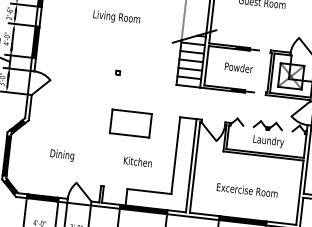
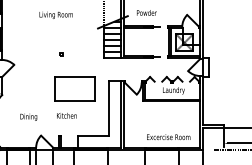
text: (238, 67) -> (146, 12), moved
part: (130, 123) -> (74, 89), size x1.4
text: (137, 161) -> (66, 115), moved
text: (246, 190) -> (168, 137), moved

